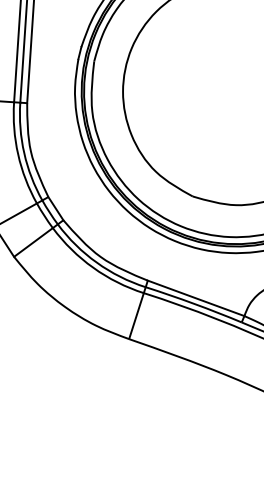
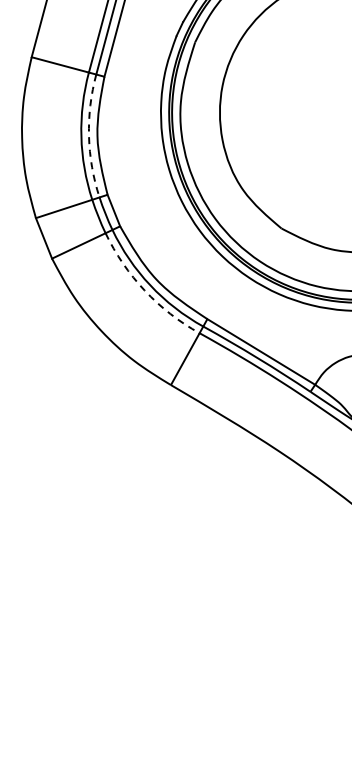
arc: (24, 153) -> (89, 136), solid -> dashed
arc: (93, 267) -> (144, 290), solid -> dashed

